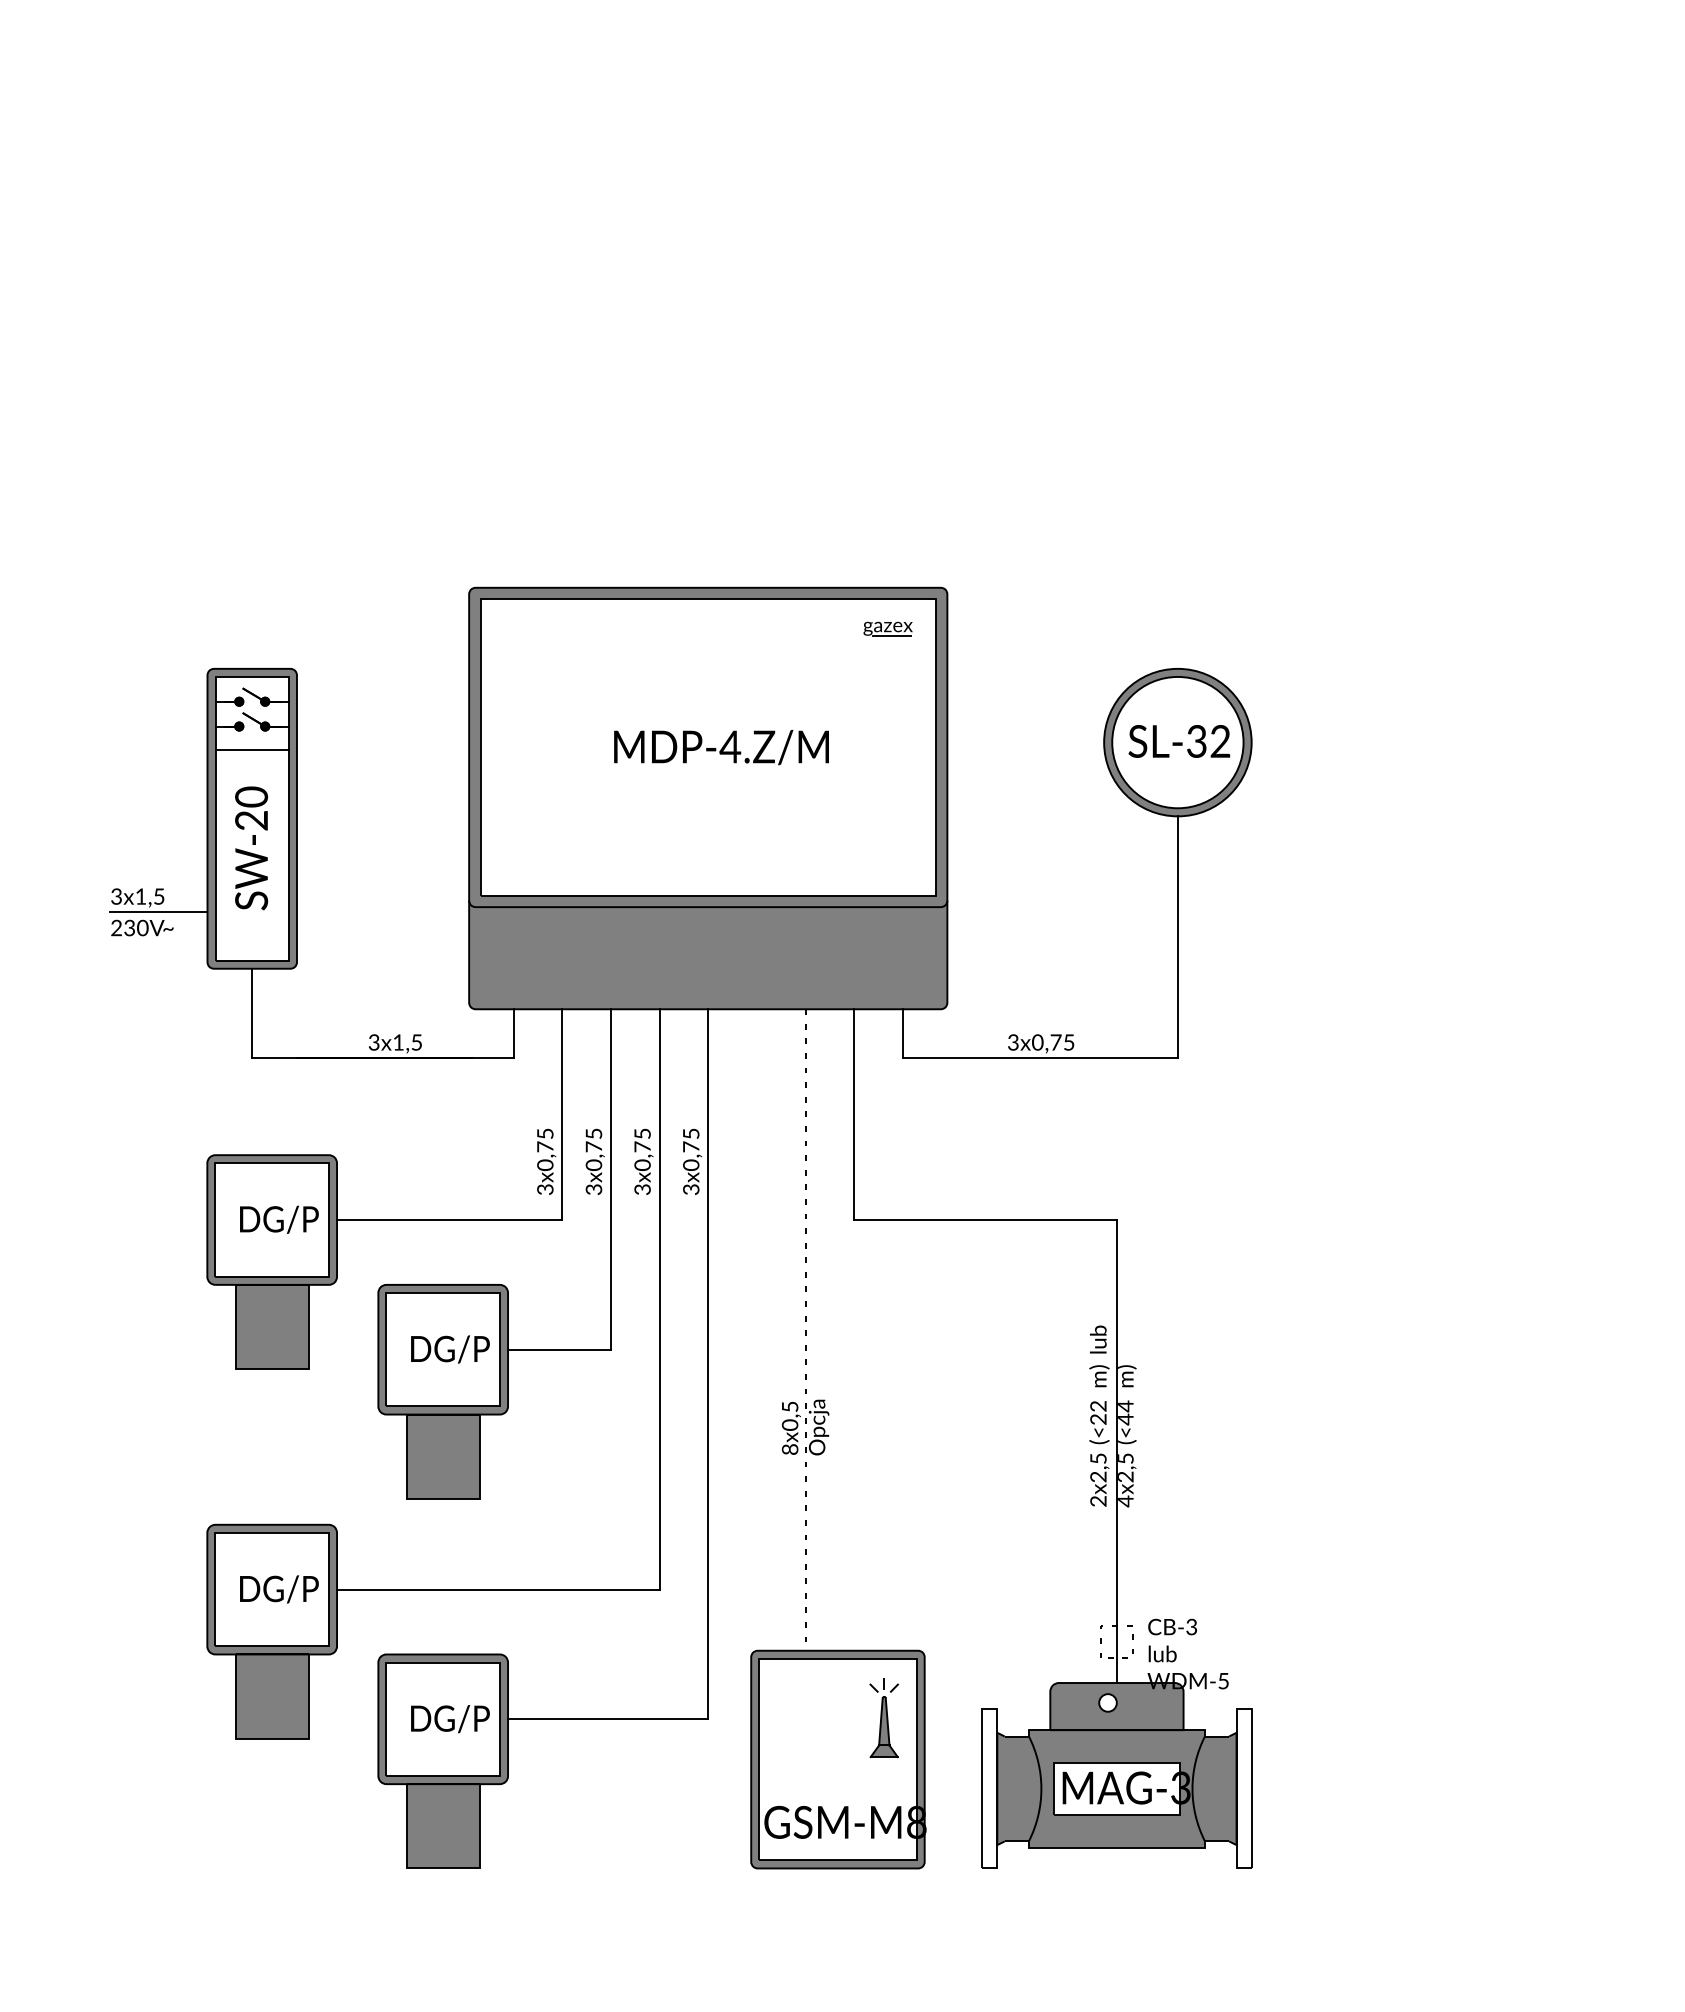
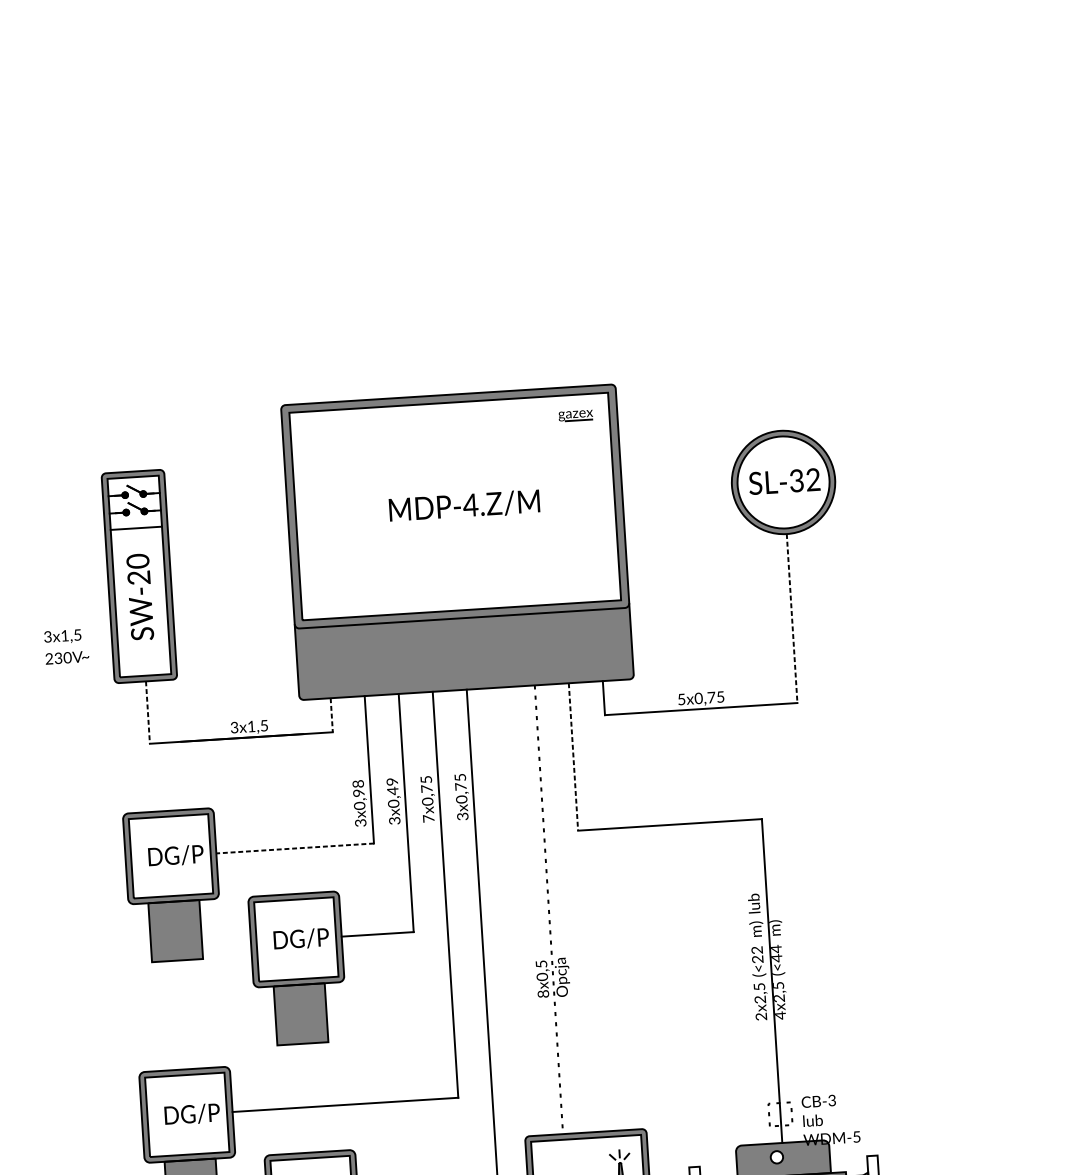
line: (158, 912) -> (77, 646), removed
line: (1177, 937) -> (791, 618), solid -> dashed
line: (252, 1013) -> (148, 712), solid -> dashed
line: (513, 1034) -> (331, 715), solid -> dashed
text: (1013, 1042) -> (681, 699), 3x0,75 -> 5x0,75
line: (854, 1115) -> (573, 757), solid -> dashed
text: (545, 1140) -> (358, 788), 3x0,75 -> 3x0,98
text: (593, 1140) -> (392, 786), 3x0,75 -> 3x0,49
text: (642, 1189) -> (428, 818), 3x0,75 -> 7x0,75
line: (449, 1220) -> (295, 848), solid -> dashed

